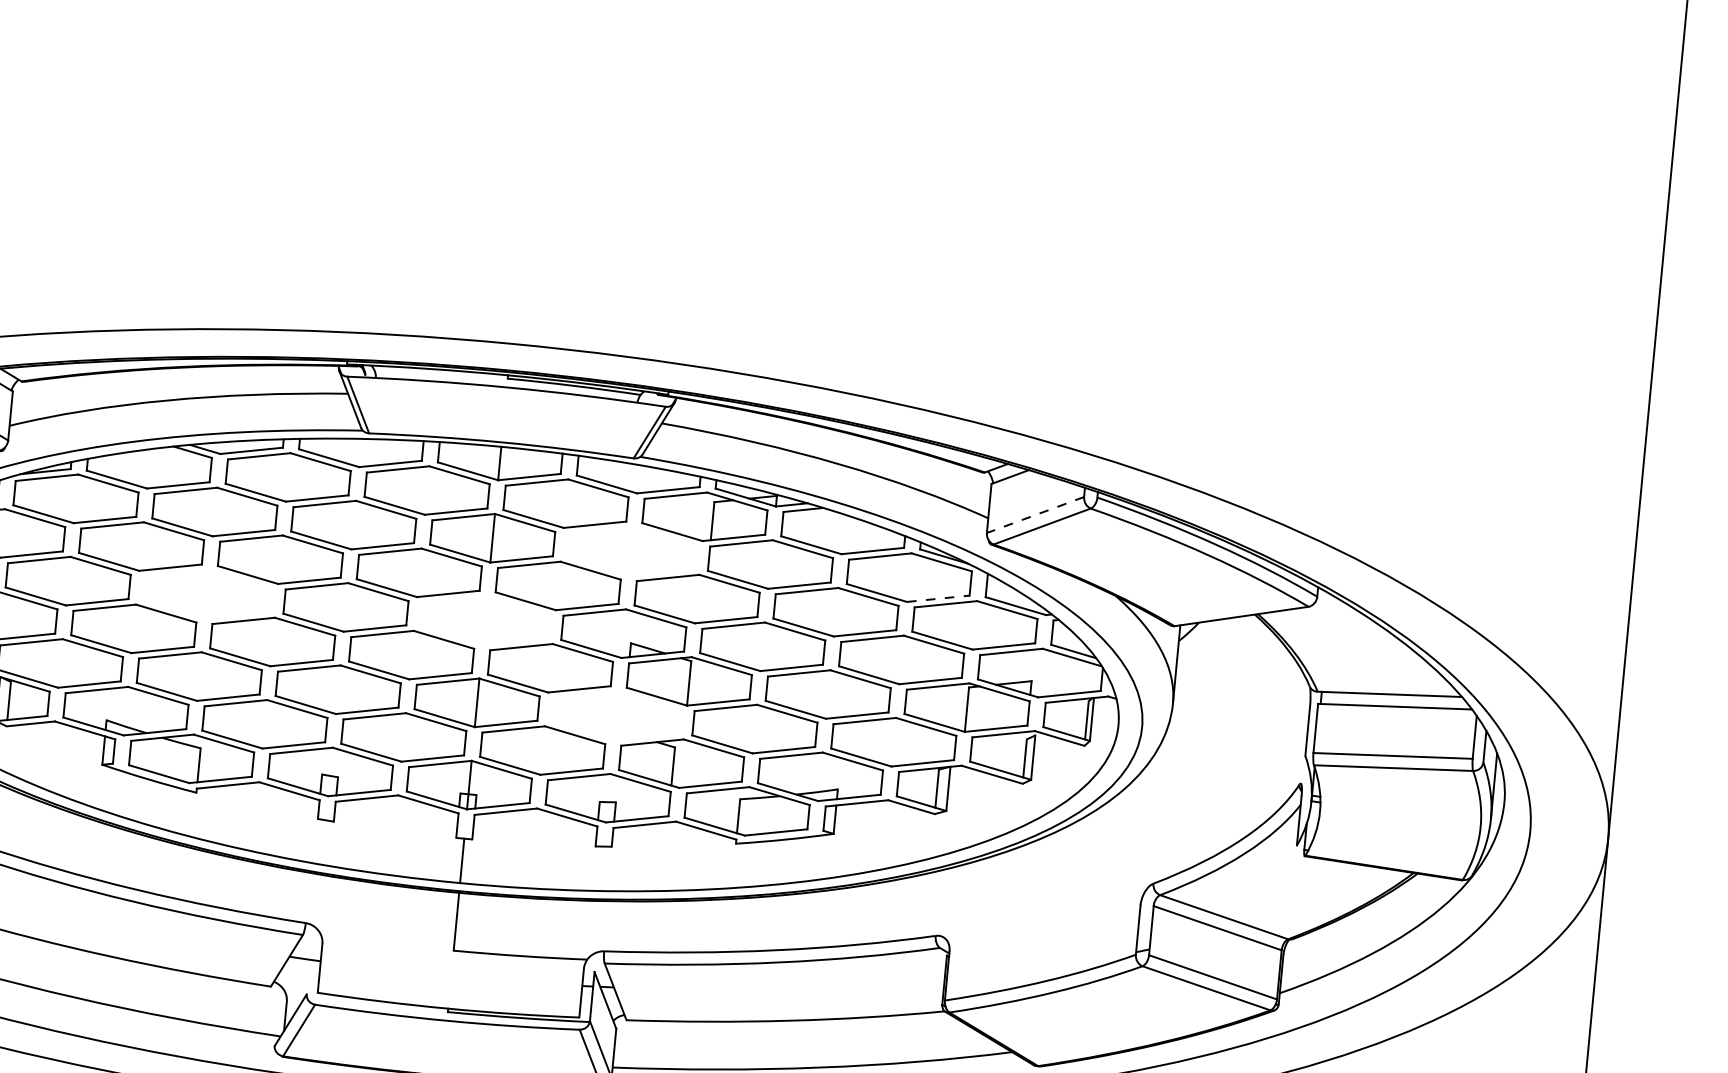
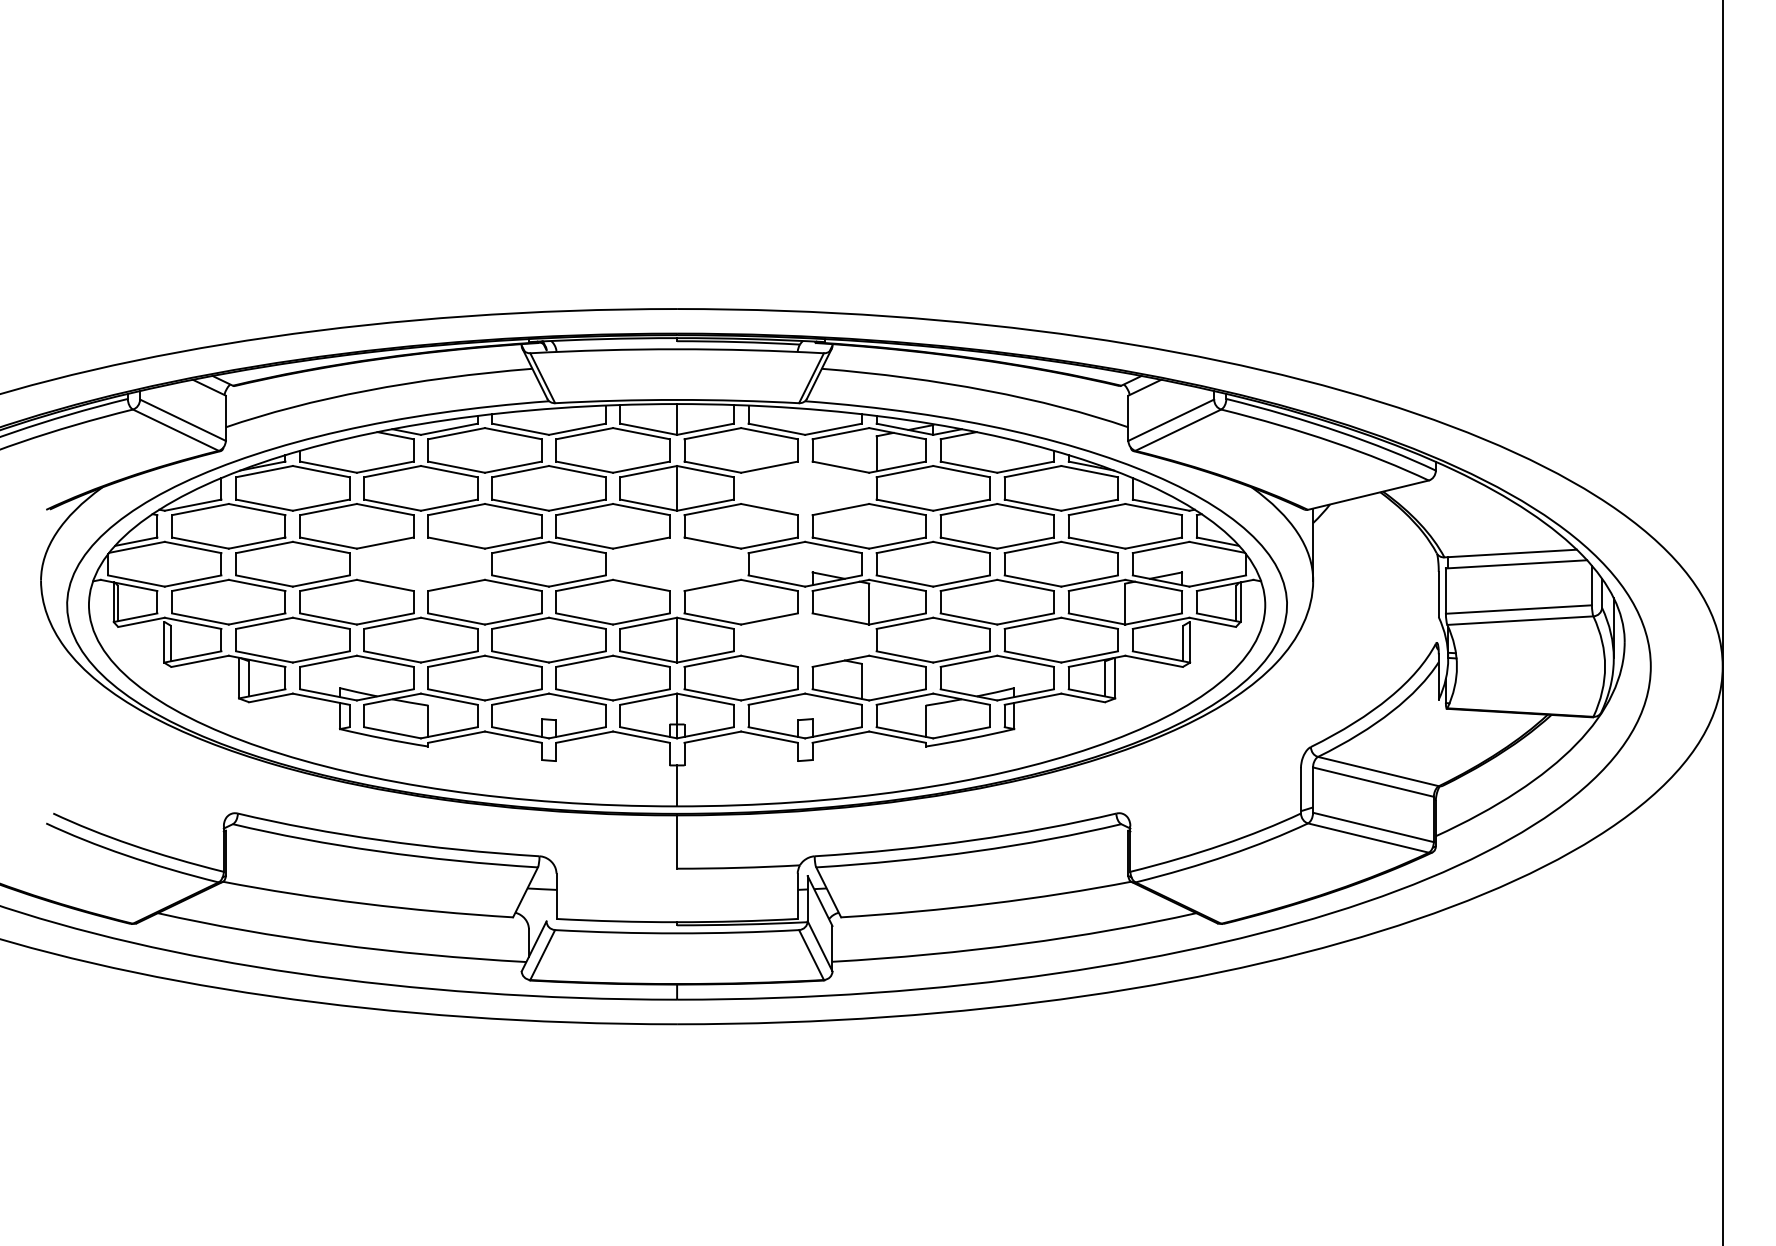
line: (1035, 515) -> (1171, 420), dashed -> solid
line: (938, 599) -> (1089, 505), dashed -> solid

